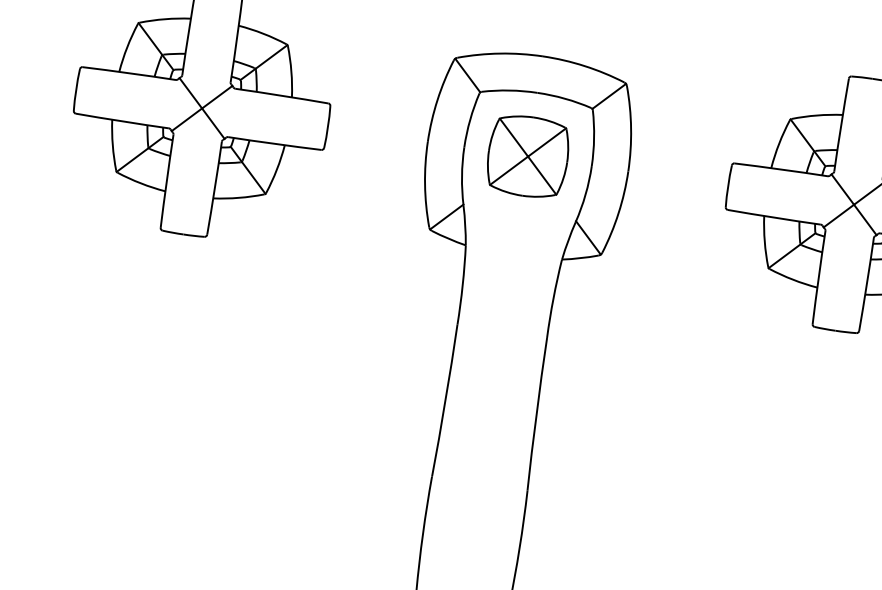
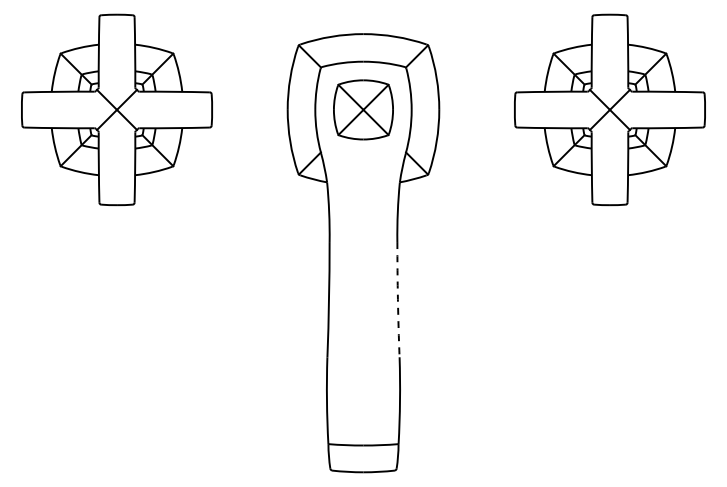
arc: (536, 413) -> (397, 299), solid -> dashed

